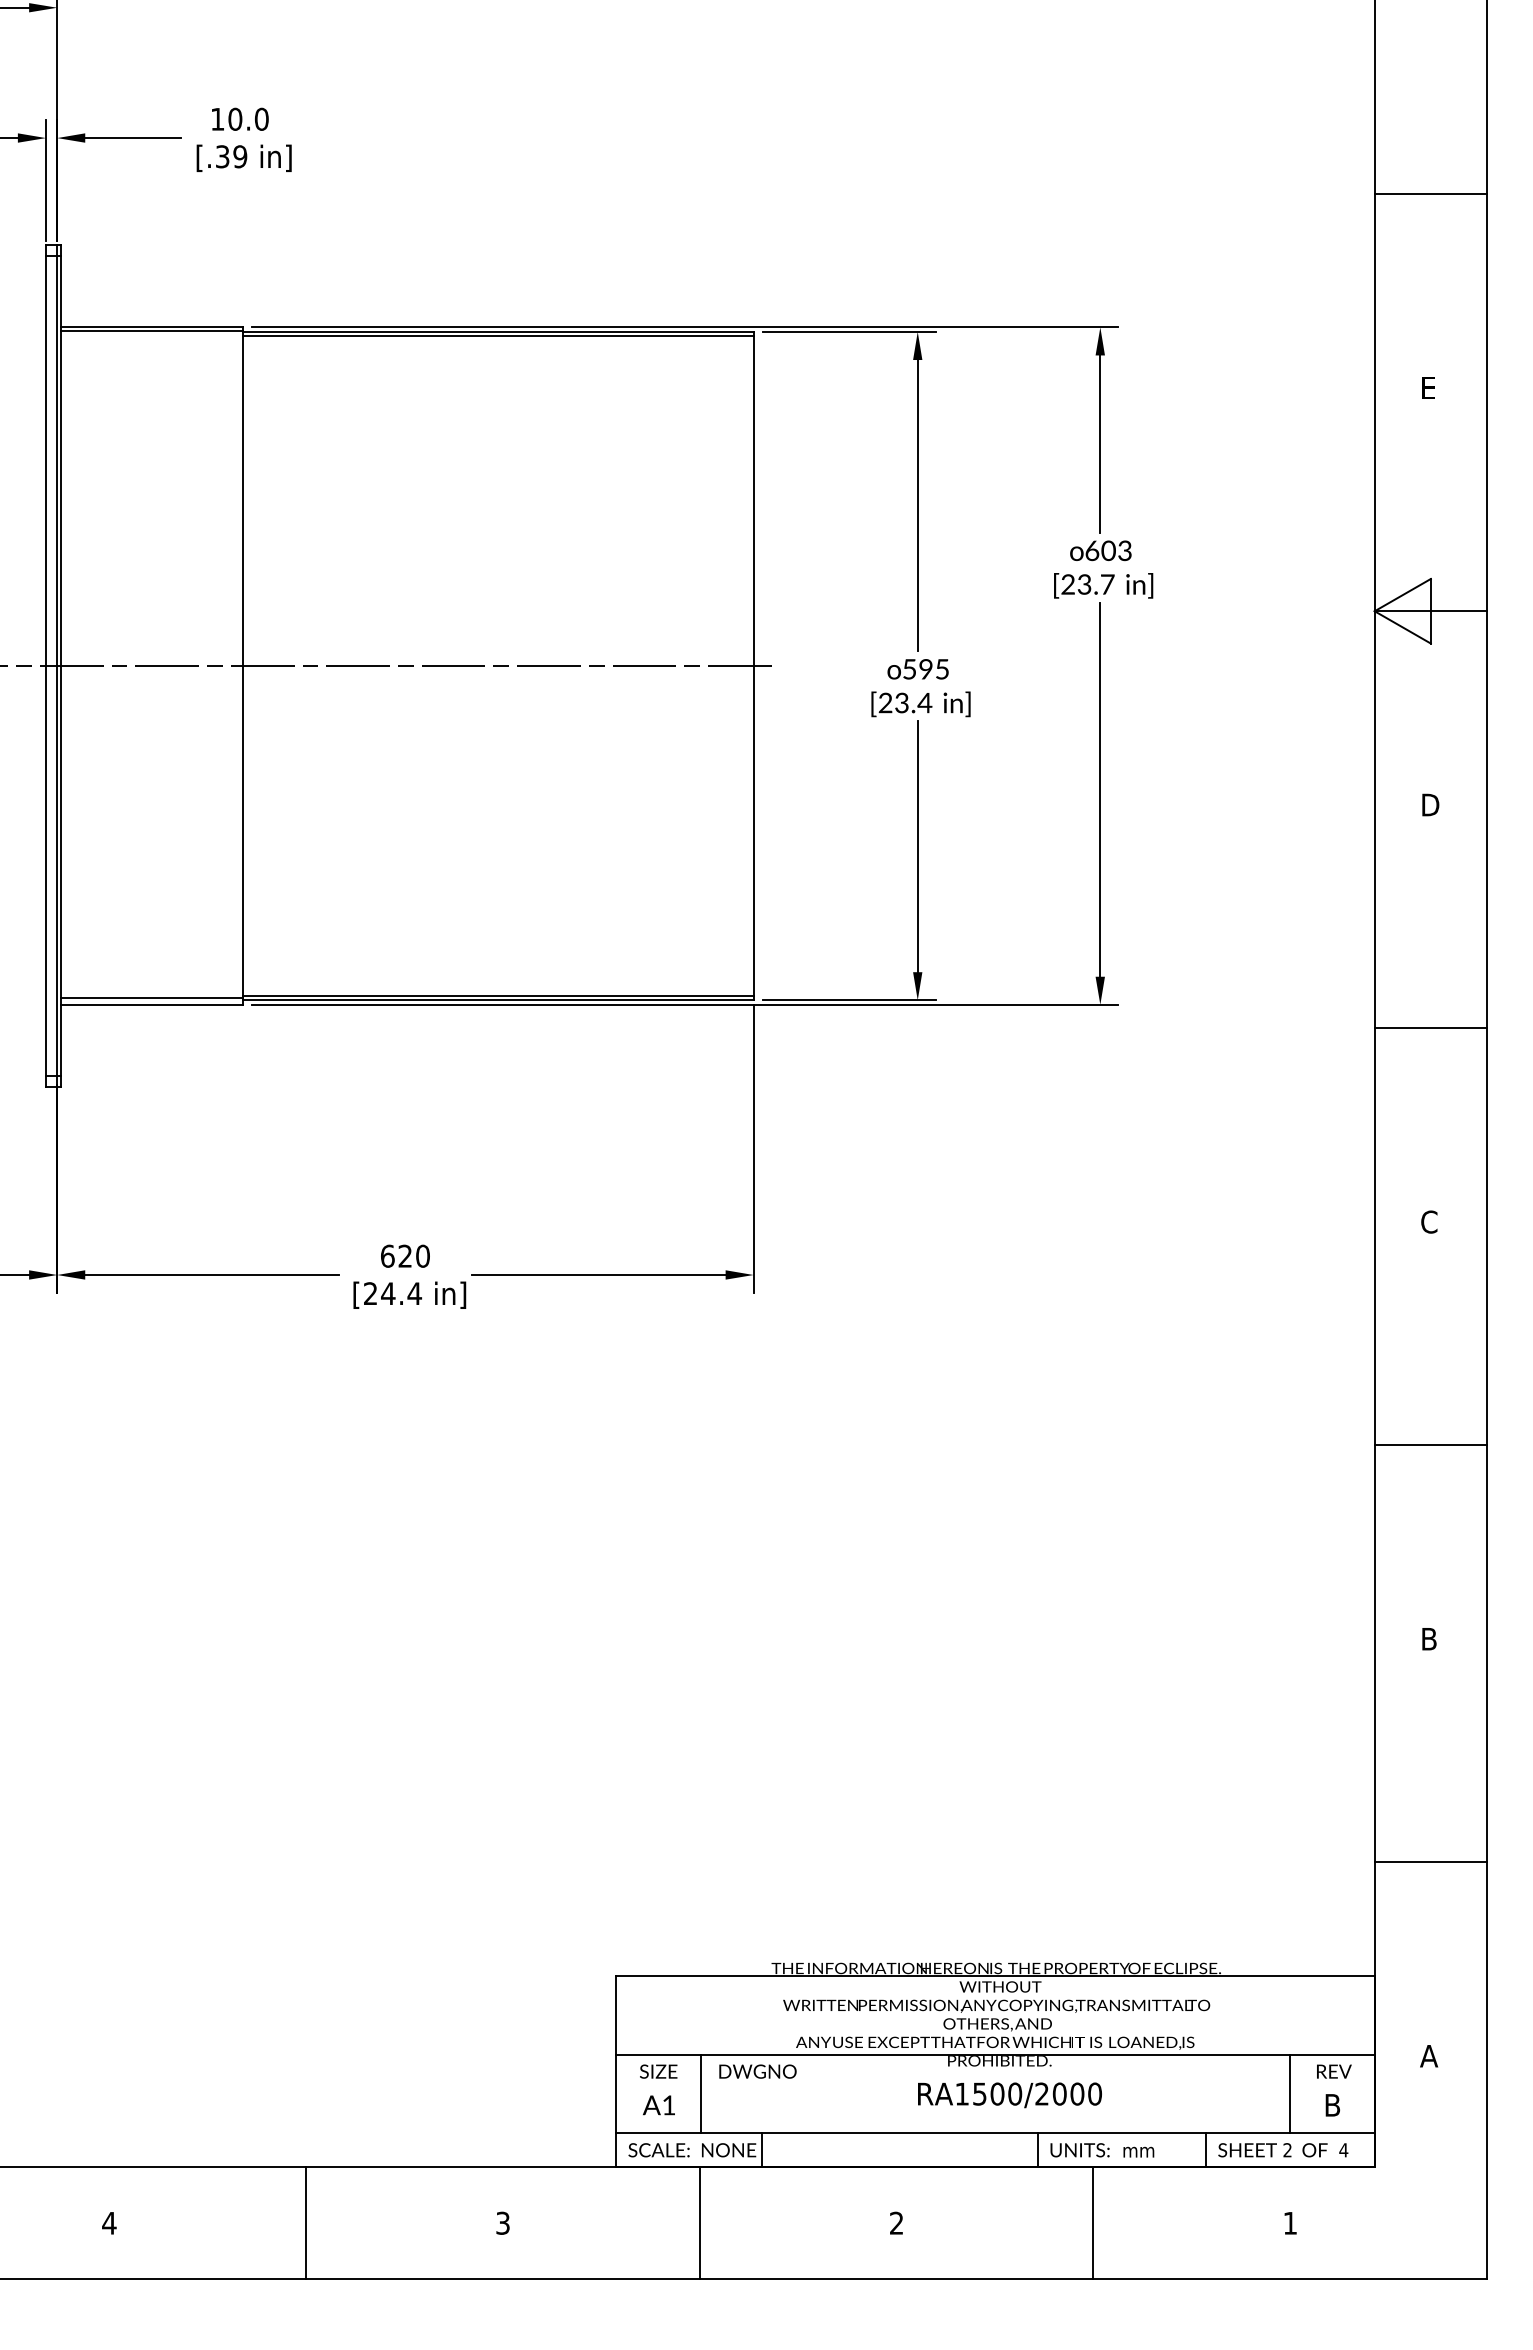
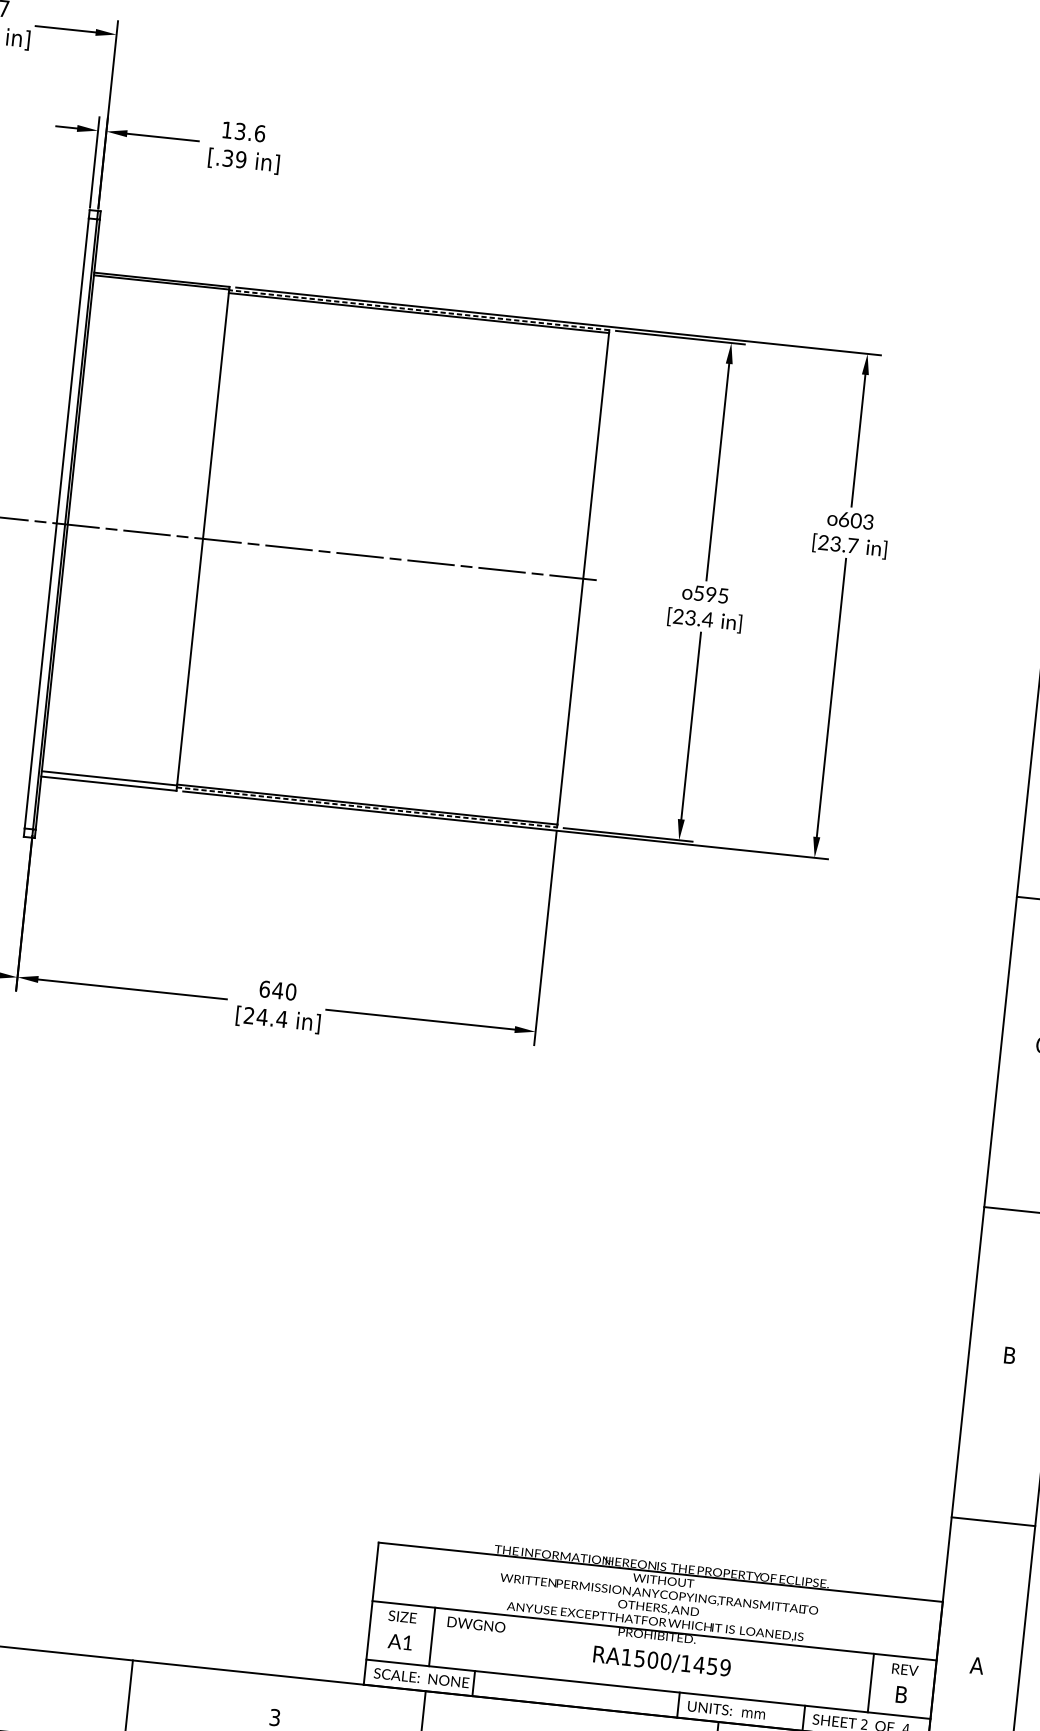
text: (248, 118) -> (250, 131), 10.0 -> 13.6
line: (498, 331) -> (419, 309), solid -> dashed
line: (498, 1000) -> (367, 807), solid -> dashed
text: (405, 1255) -> (278, 990), 620 -> 640
text: (1068, 2093) -> (705, 1665), RA1500/2000 -> RA1500/1459

